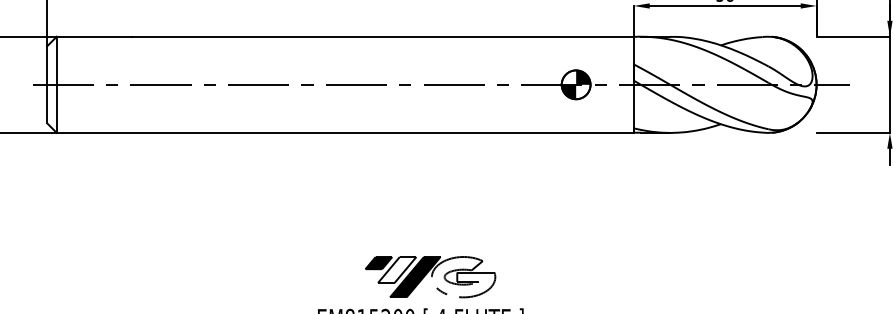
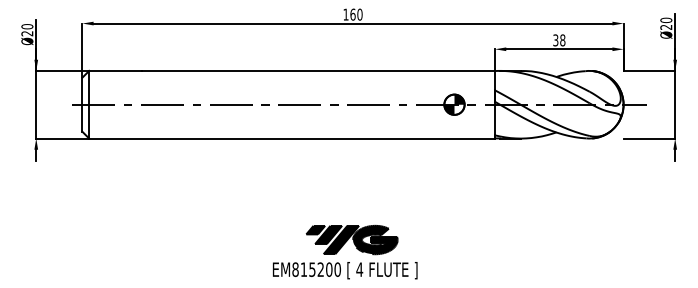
fill: (397, 269) -> (328, 234), added
fill: (463, 276) -> (375, 239), added

